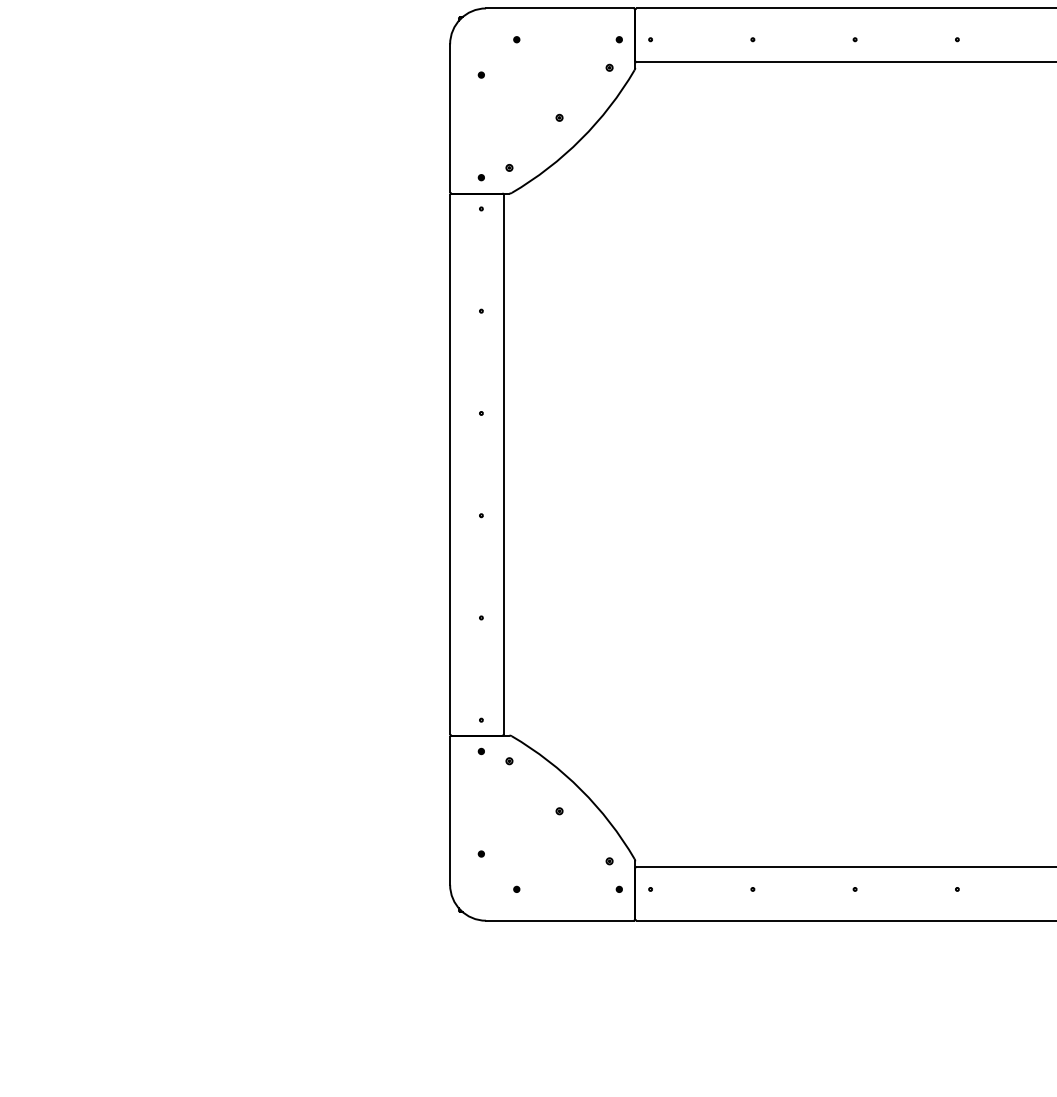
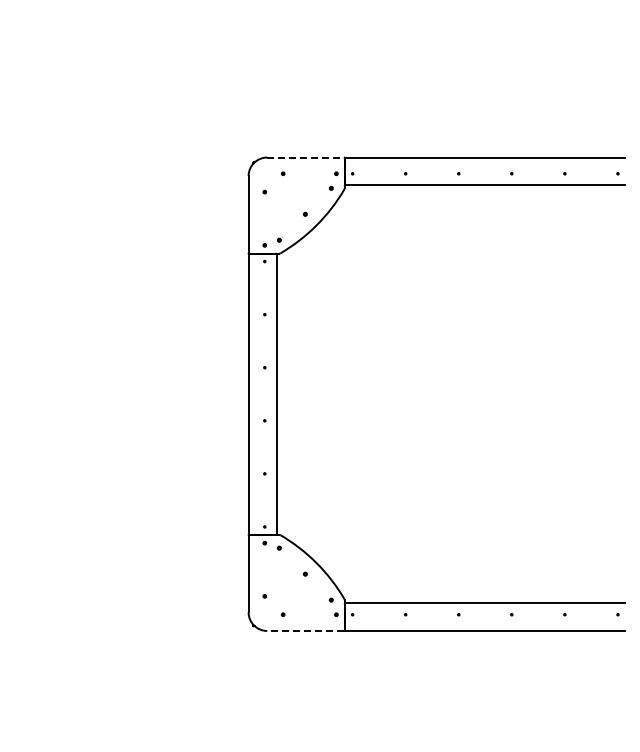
line: (561, 8) -> (306, 157), solid -> dashed
line: (559, 919) -> (305, 630), solid -> dashed

